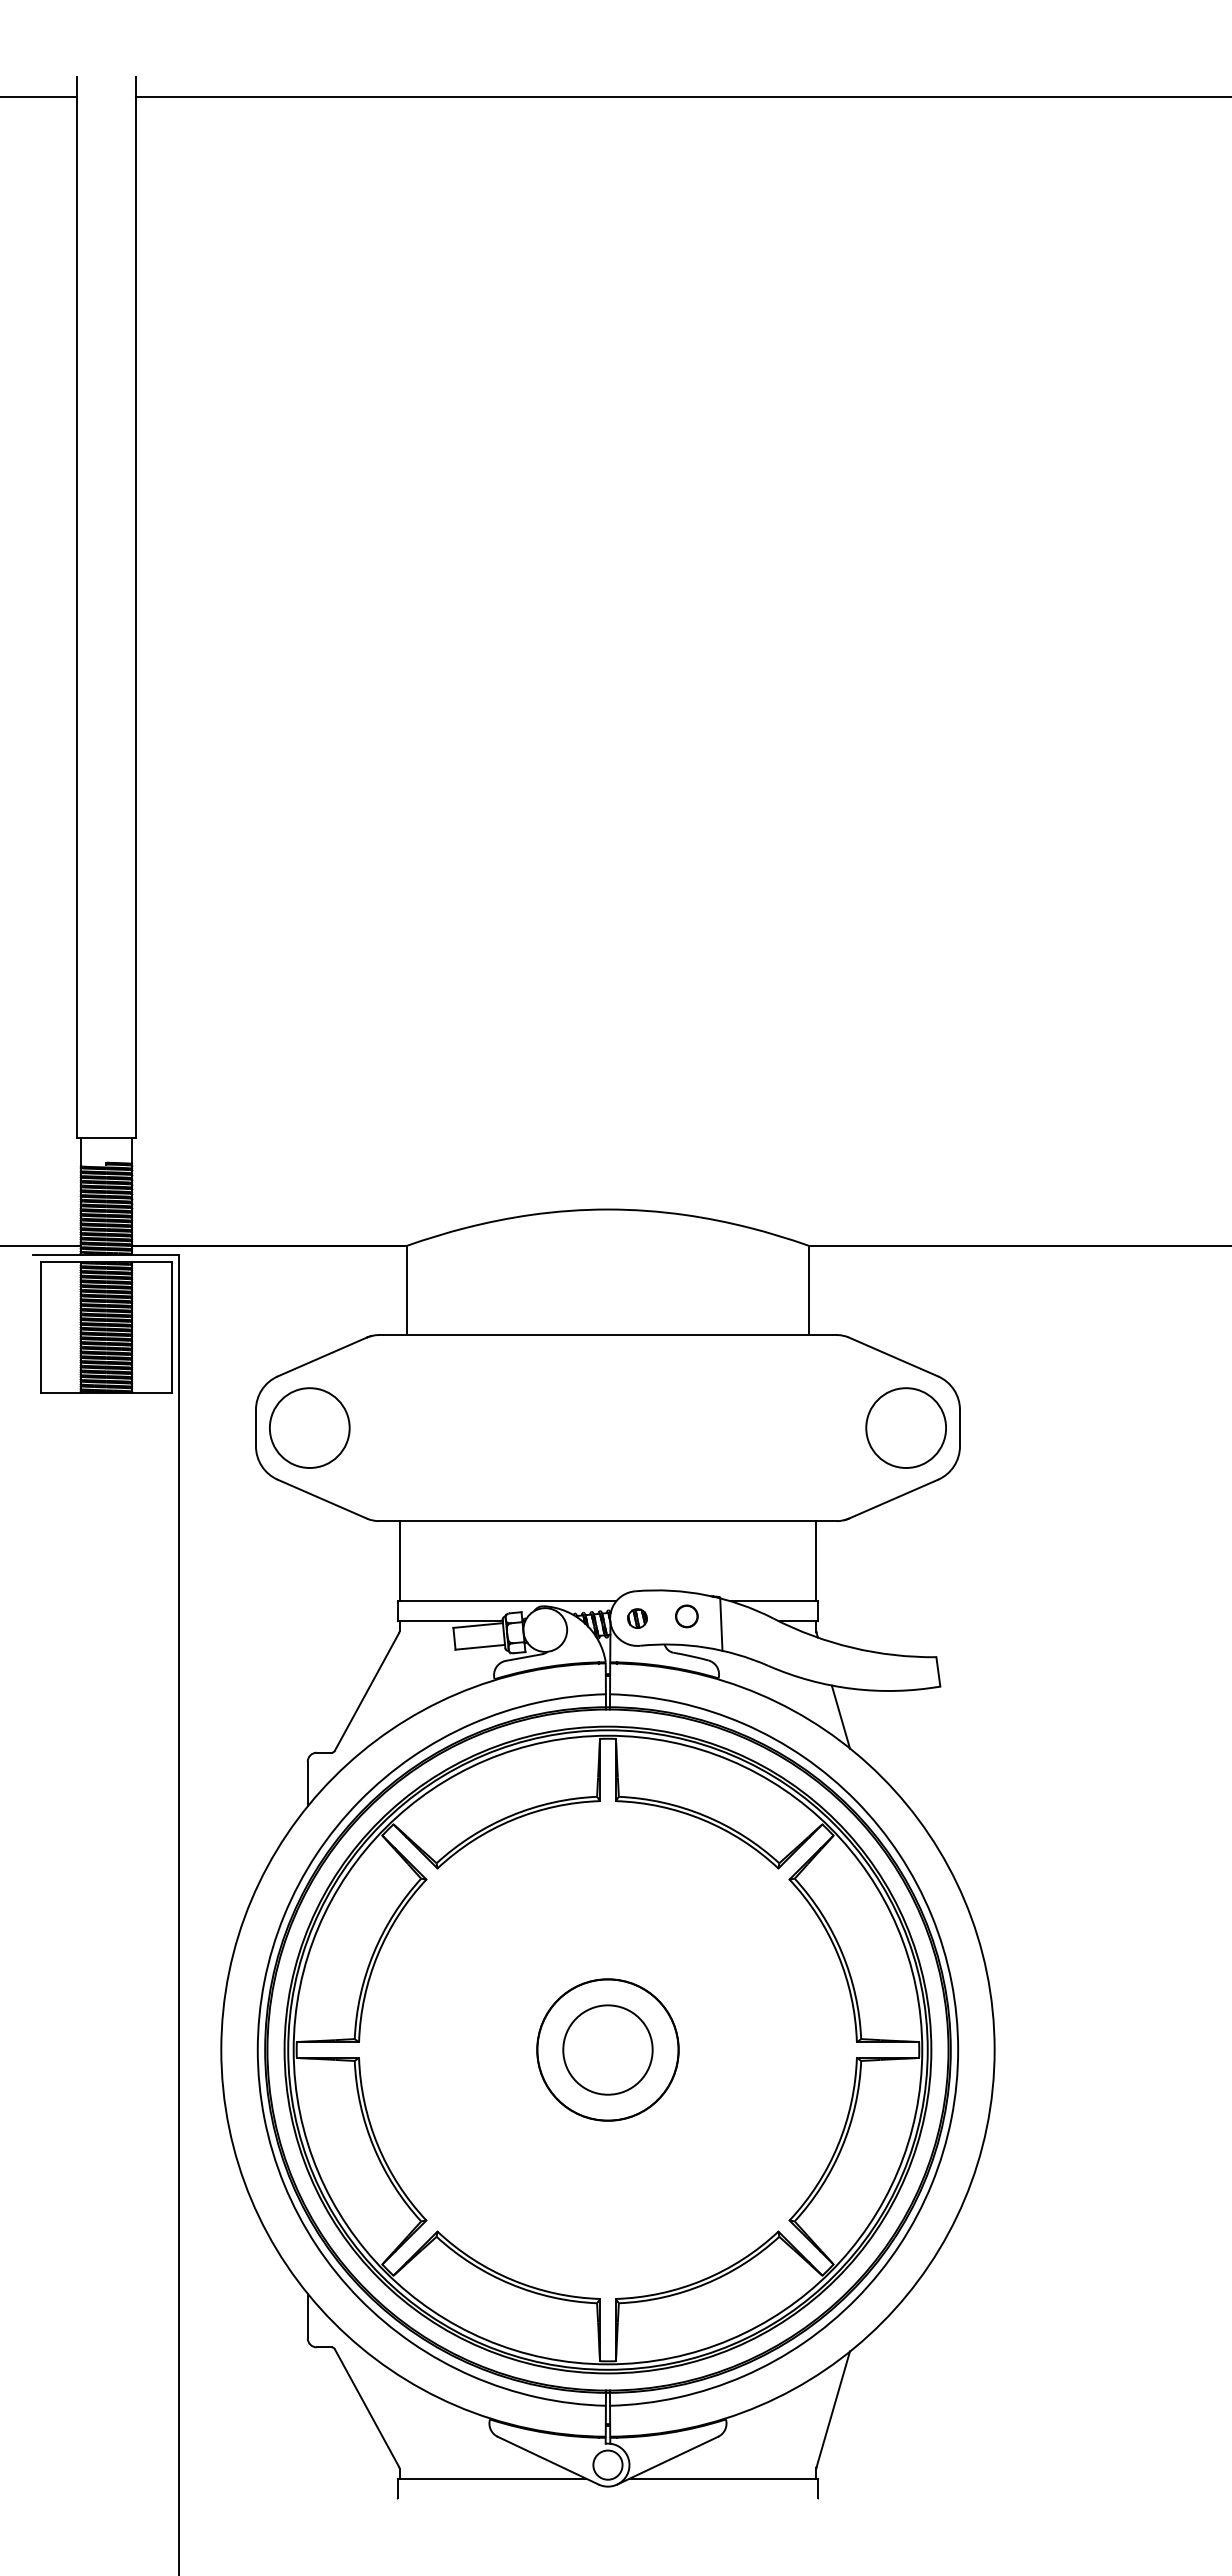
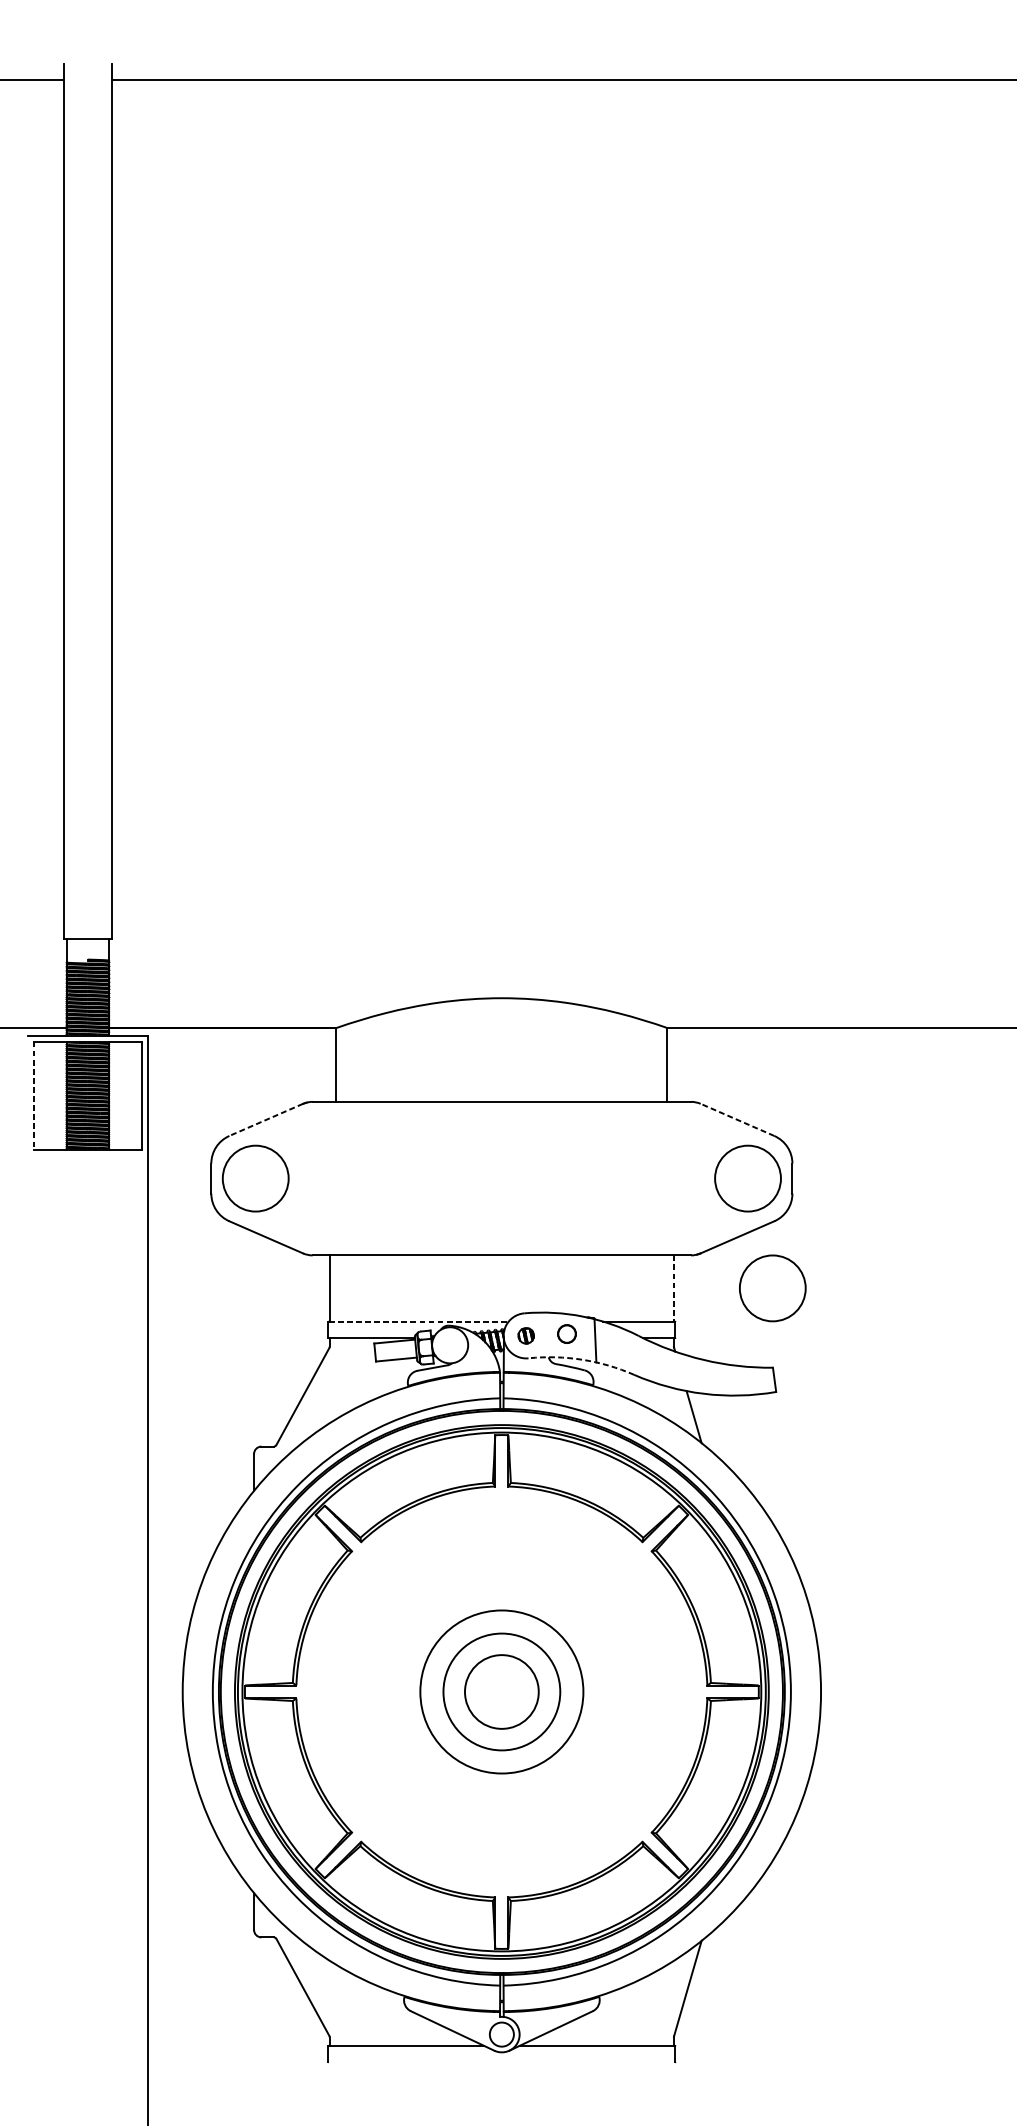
line: (40, 1327) -> (33, 1095), solid -> dashed
line: (322, 1356) -> (266, 1119), solid -> dashed
line: (893, 1356) -> (737, 1119), solid -> dashed
circle: (935, 1560) -> (772, 1287), added
line: (816, 1561) -> (673, 1288), solid -> dashed
line: (507, 1601) -> (418, 1321), solid -> dashed
arc: (705, 1647) -> (582, 1359), solid -> dashed
circle: (607, 2049) -> (501, 1691), size x1.4

